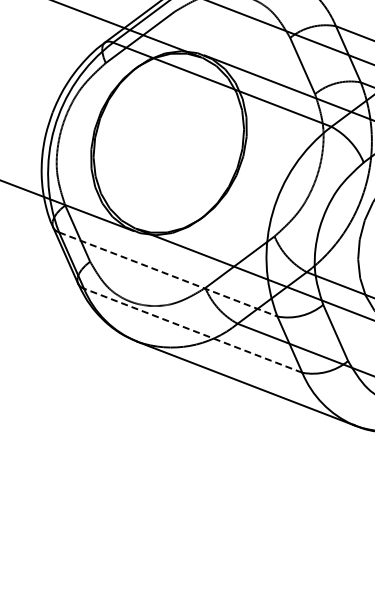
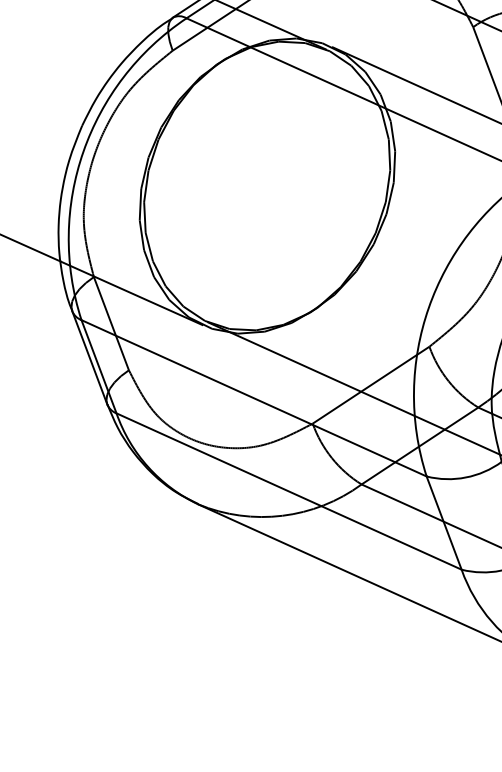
line: (168, 274) -> (254, 398), dashed -> solid
line: (193, 330) -> (289, 491), dashed -> solid

